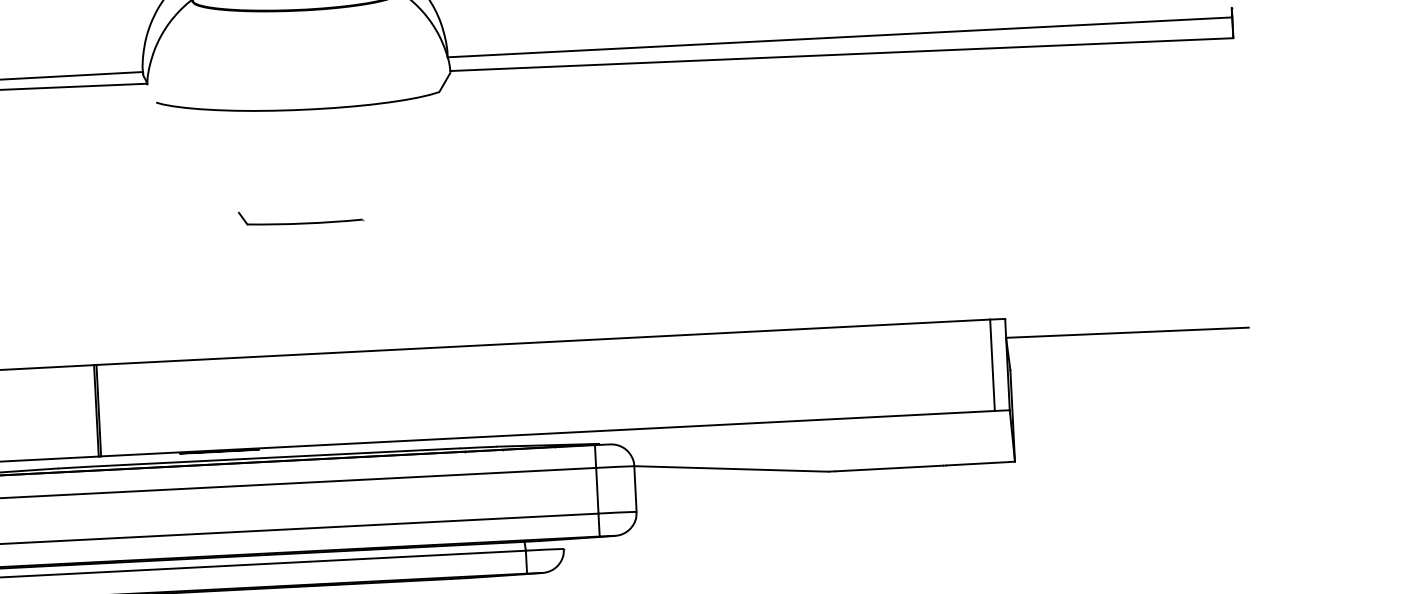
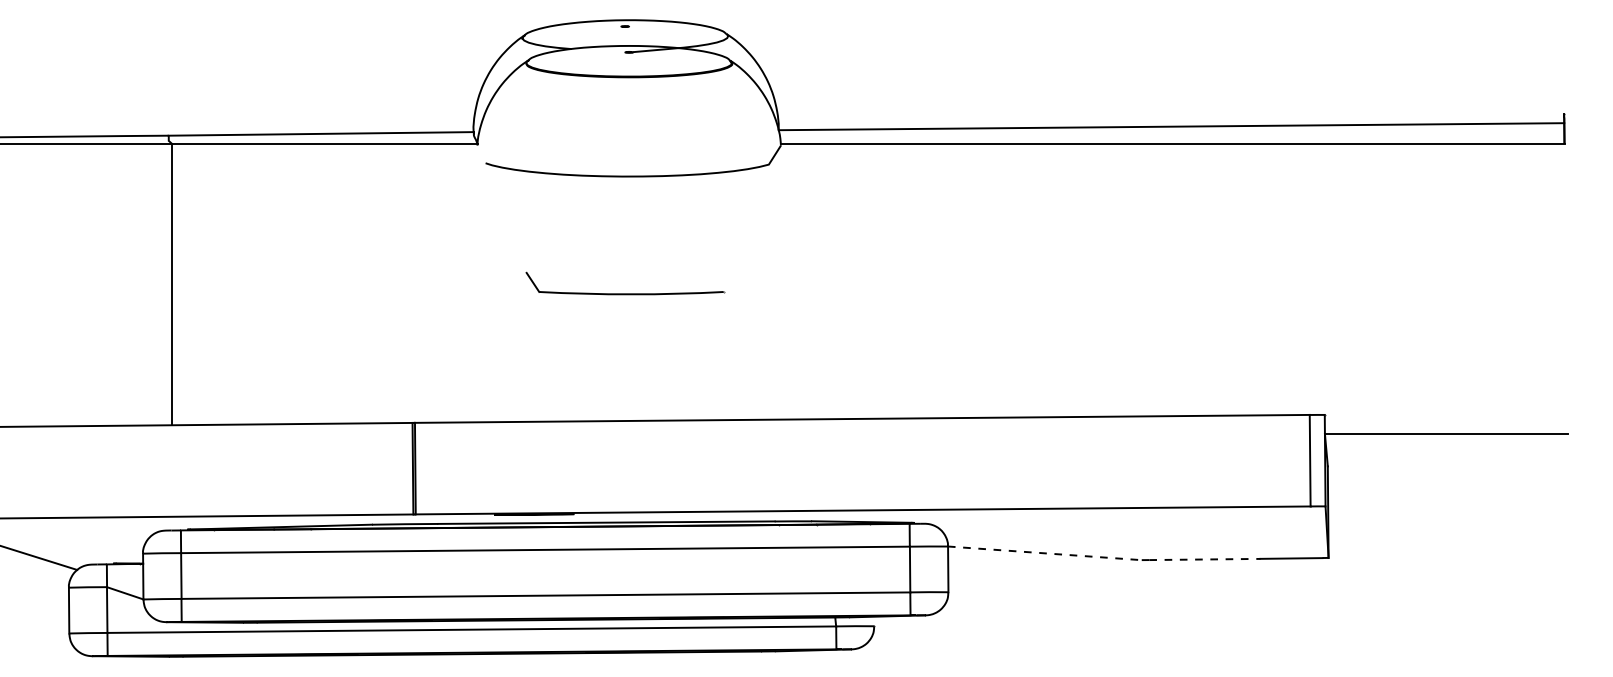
part: (301, 216) -> (625, 283), size x1.6
line: (889, 468) -> (1202, 559), solid -> dashed
line: (731, 469) -> (1045, 553), solid -> dashed

